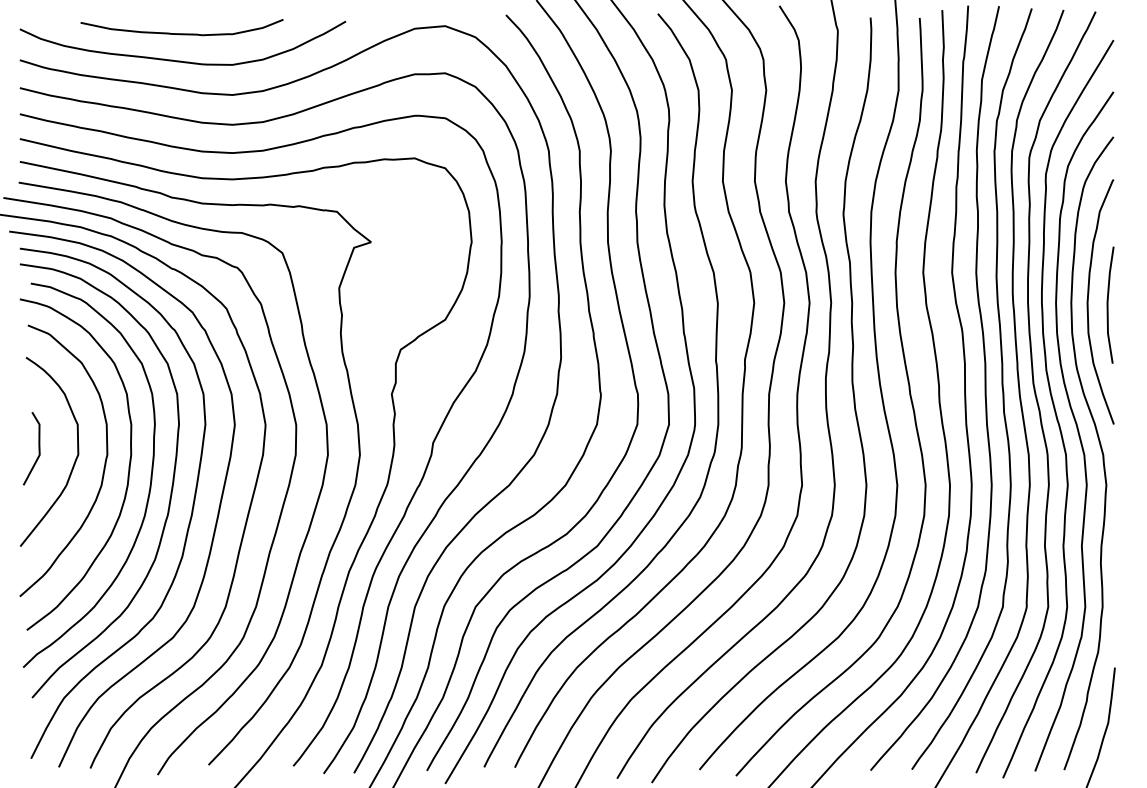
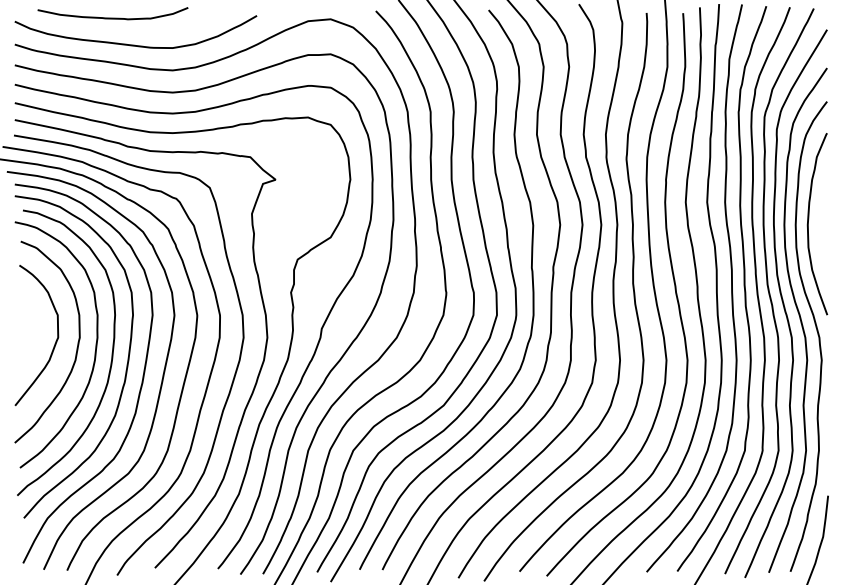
curve: (181, 33) -> (112, 18), moved
curve: (1108, 304) -> (823, 226), removed
line: (38, 448) -> (28, 332), removed

